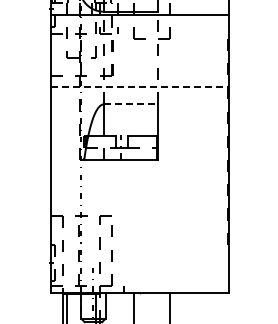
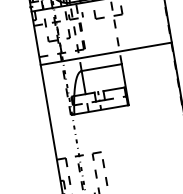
line: (140, 87) -> (106, 53), dashed -> solid
line: (131, 104) -> (102, 67), dashed -> solid

